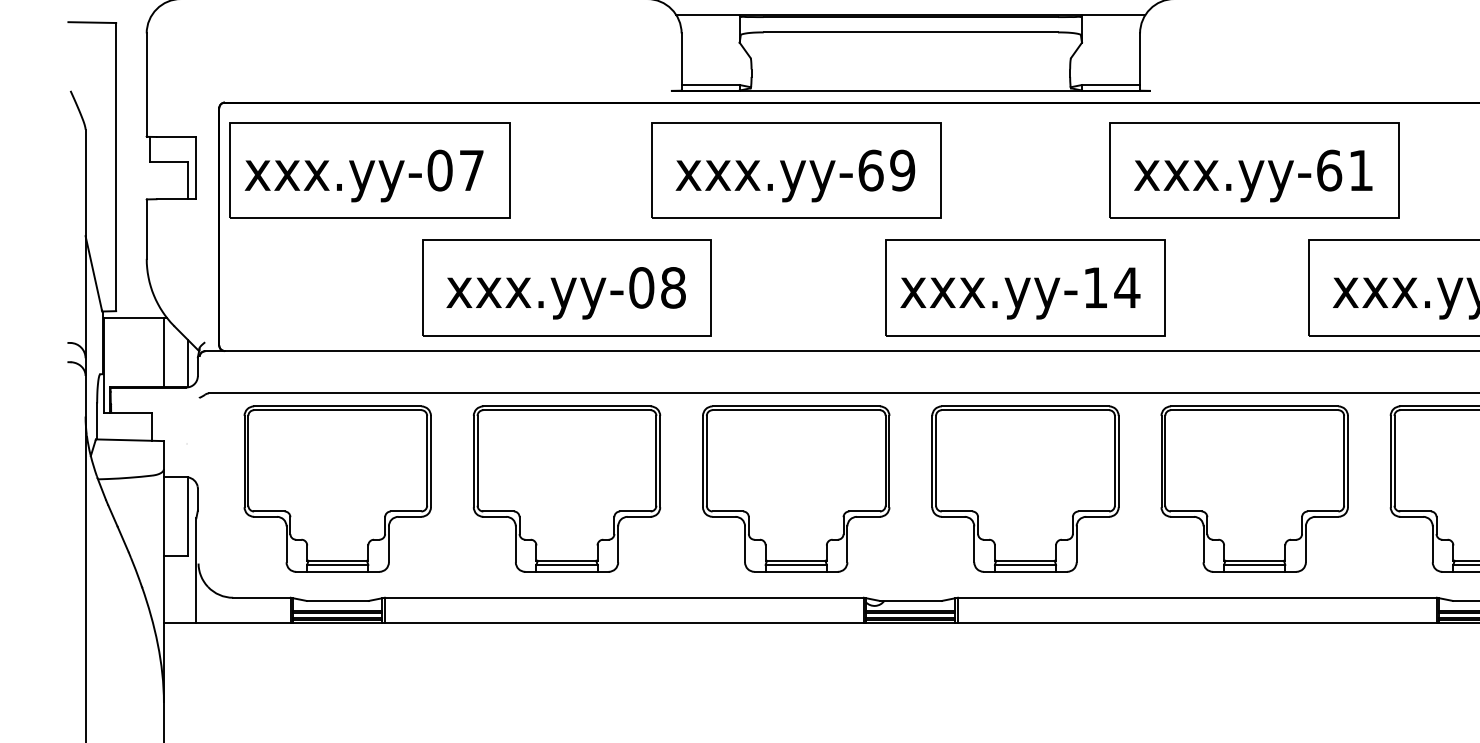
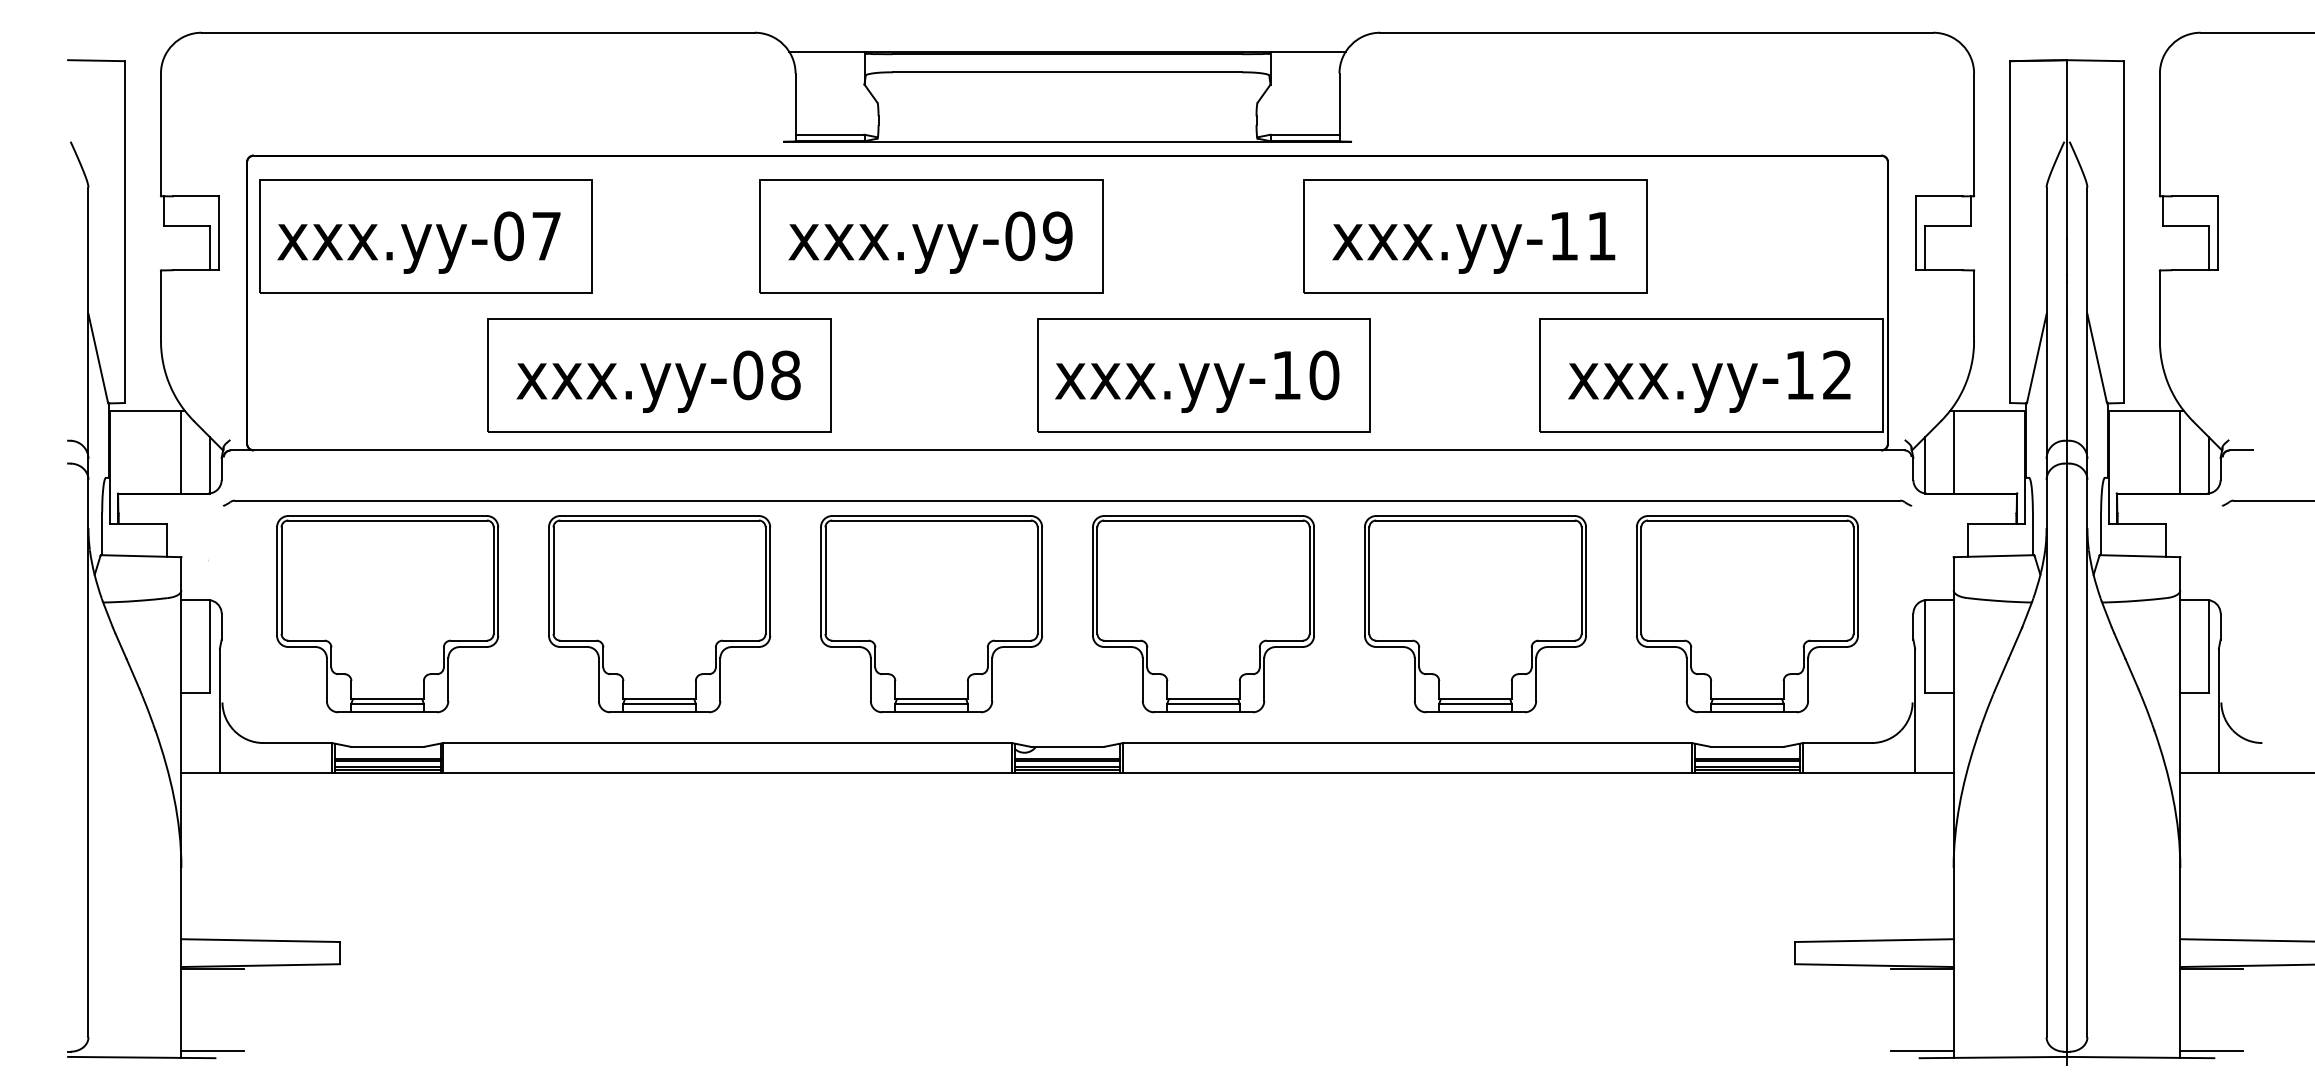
text: (871, 169) -> (1020, 235), -69 -> -09
text: (1329, 170) -> (1564, 236), -61 -> -11
text: (1126, 287) -> (1323, 375), -14 -> -10

